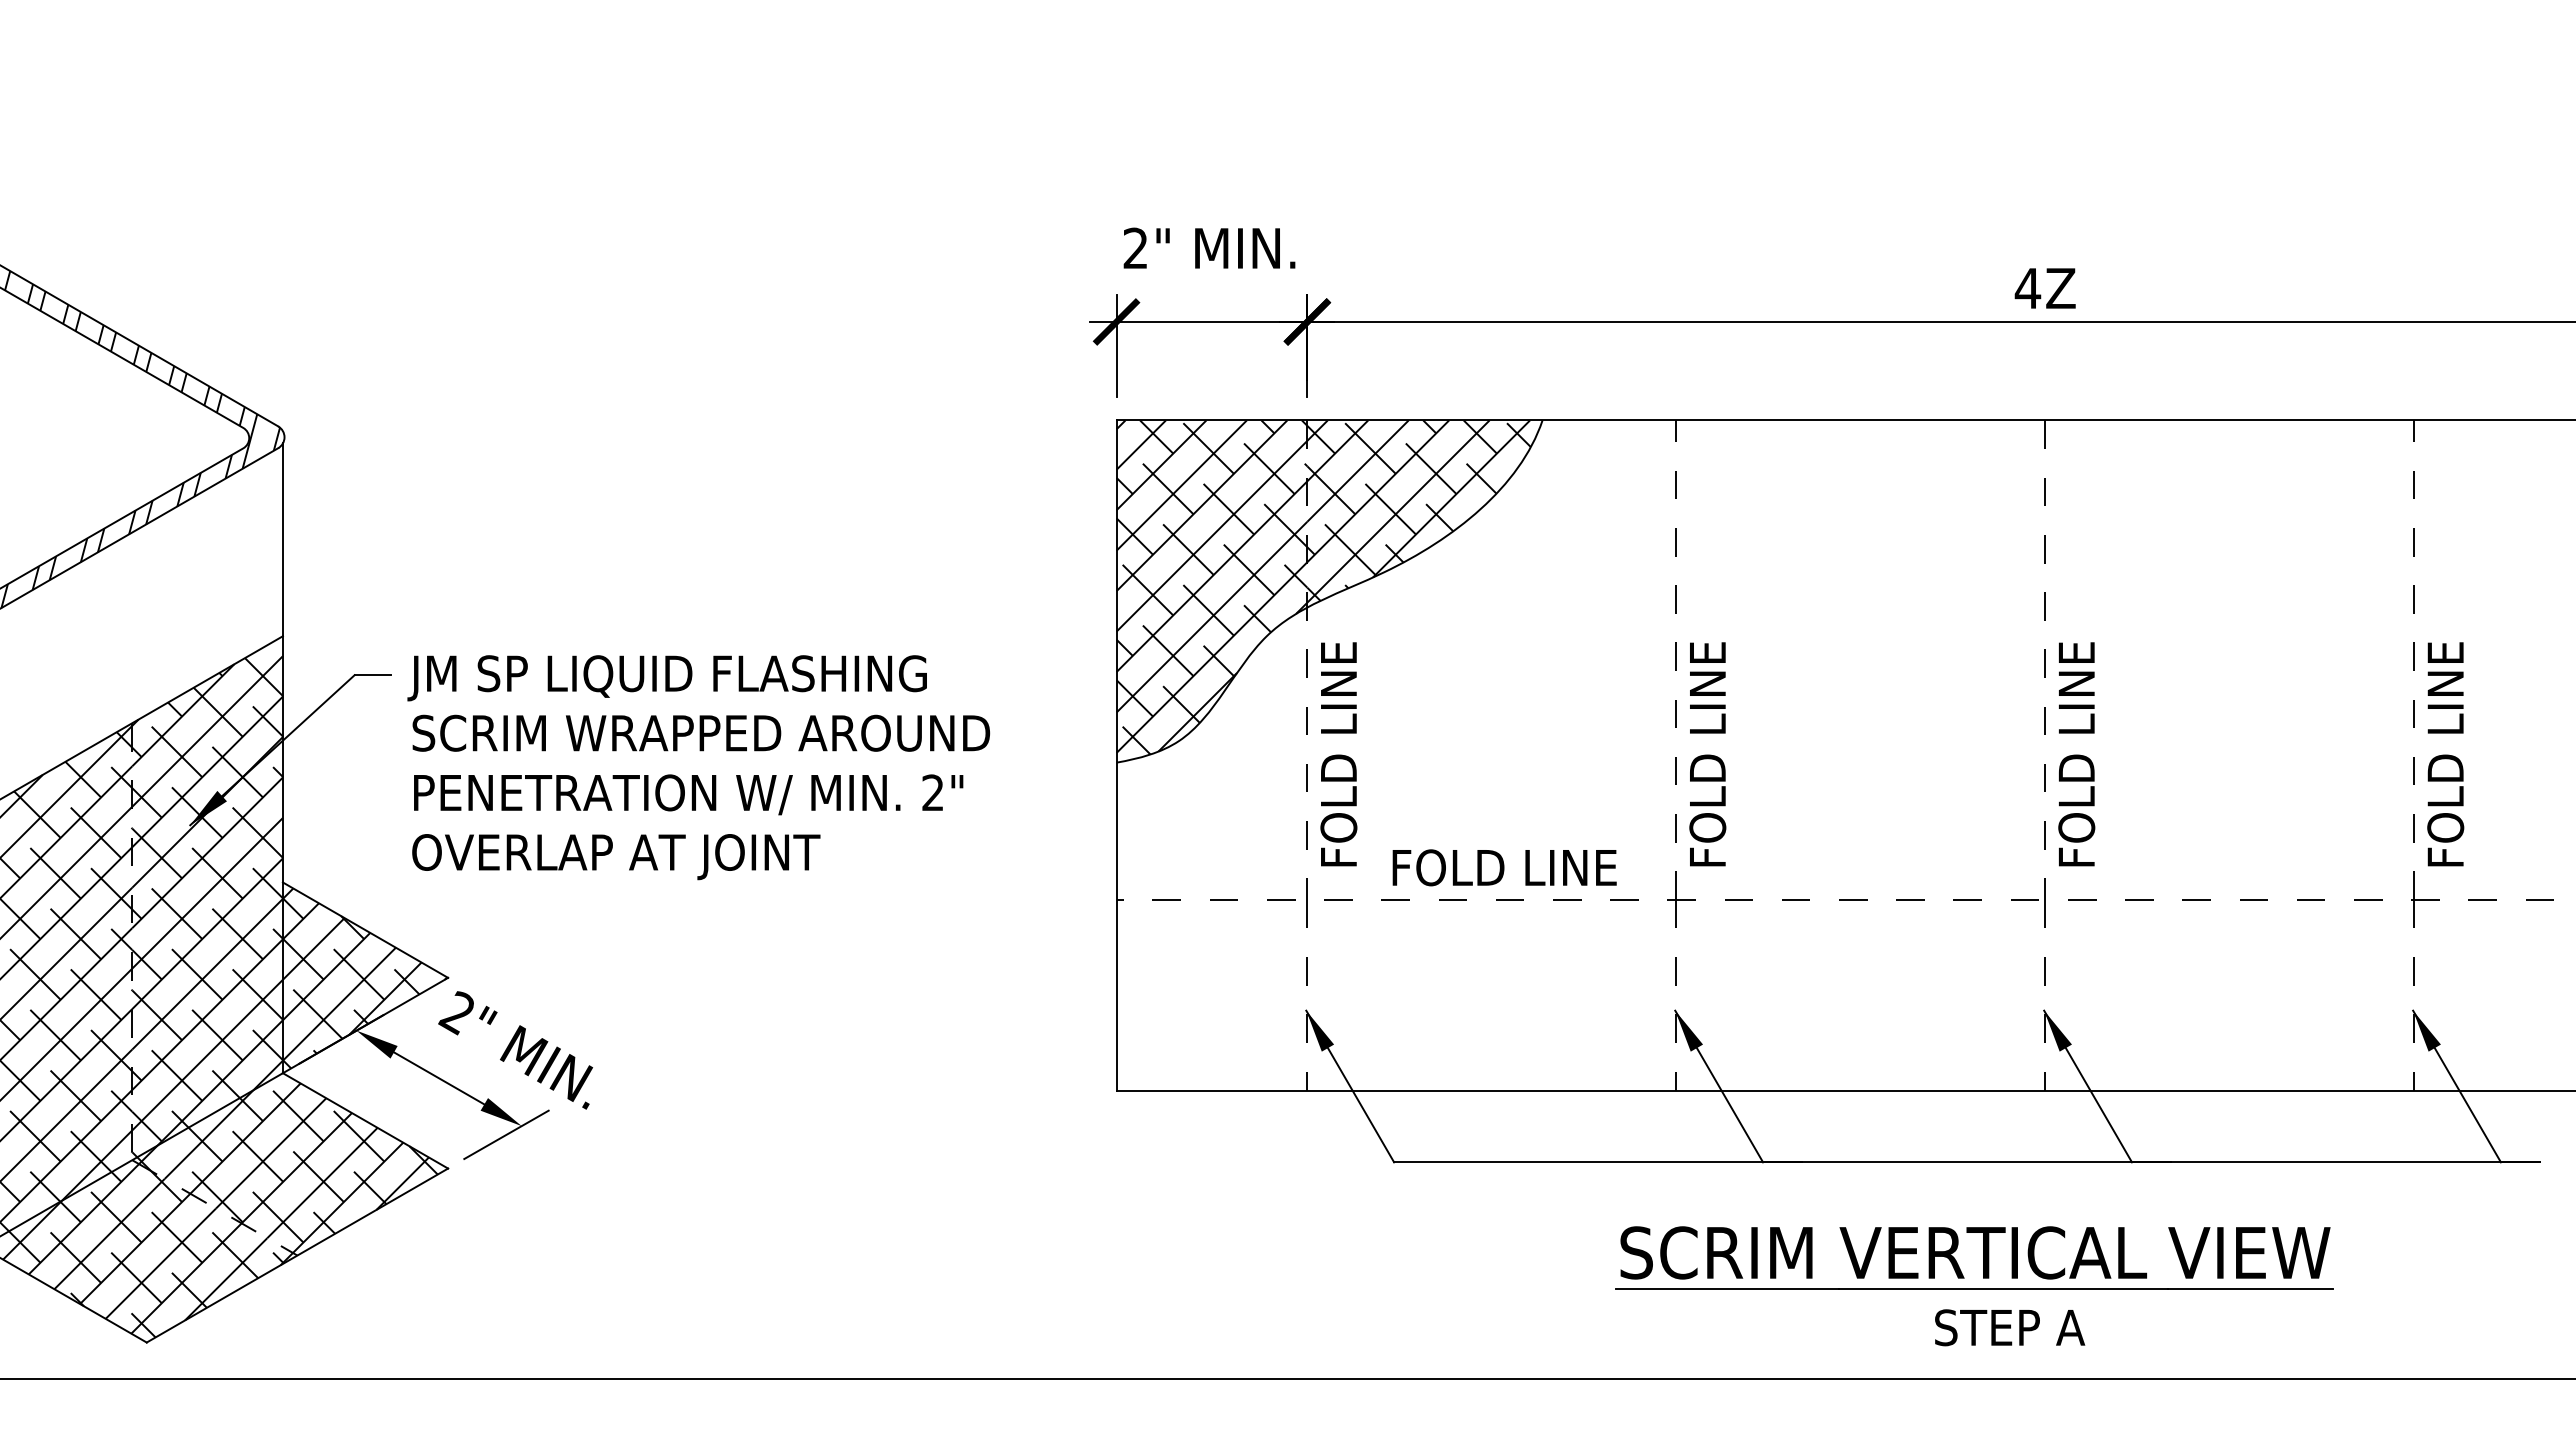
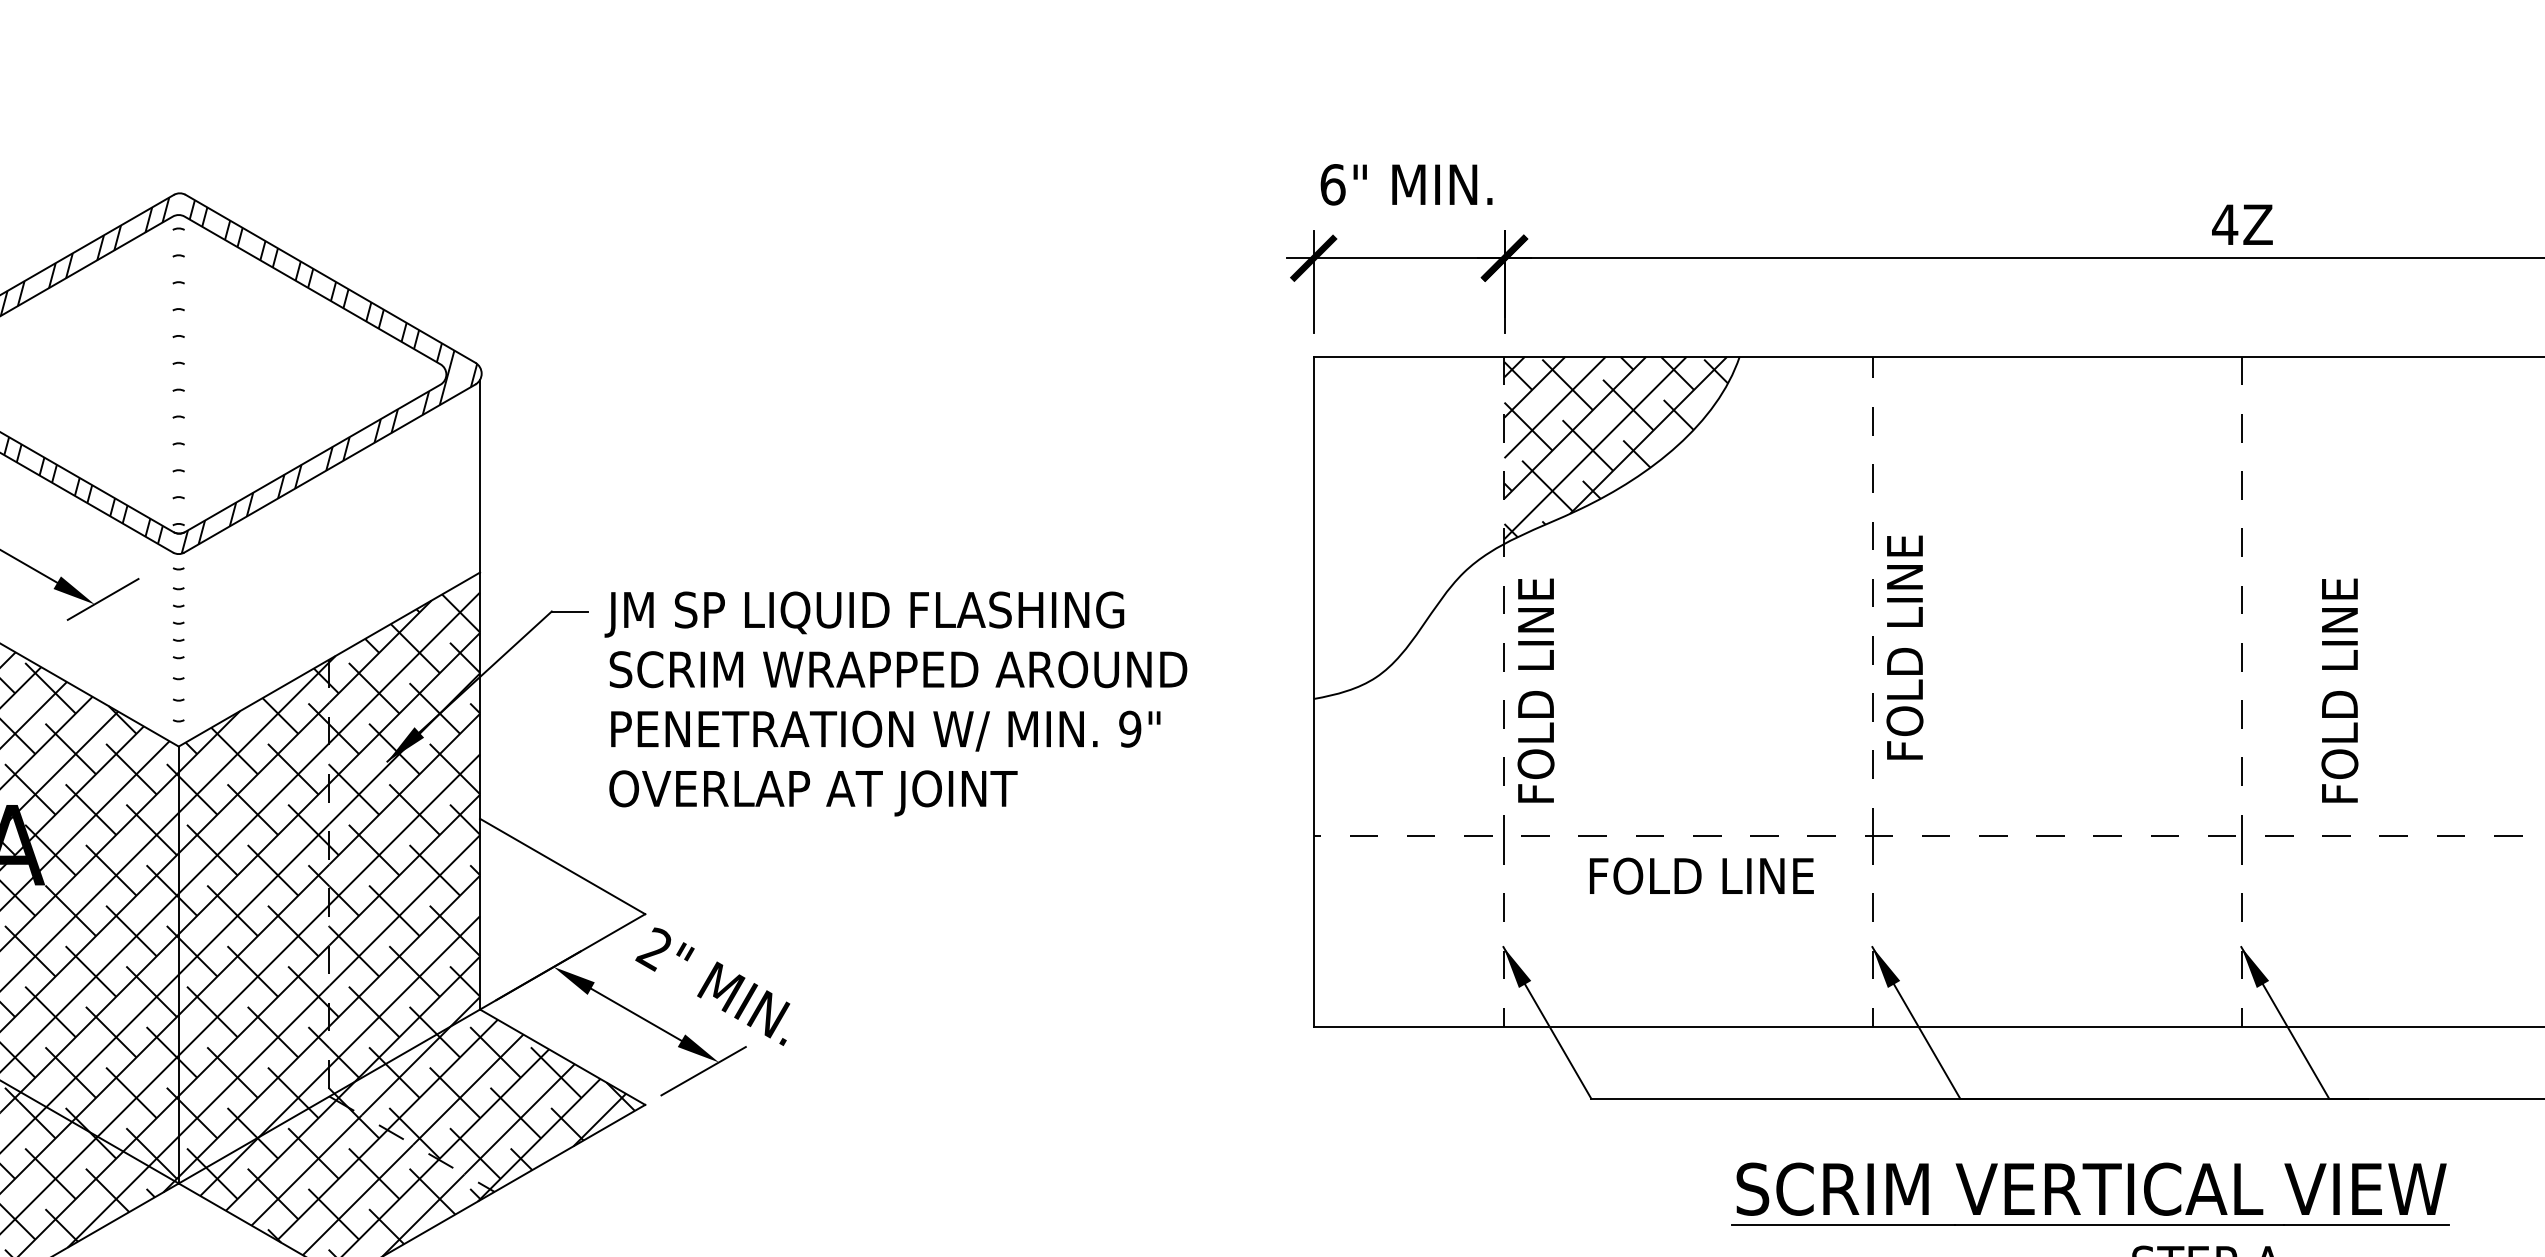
text: (1135, 248) -> (1332, 184), 2" -> 6"
hatch: (1211, 587) -> (1408, 523), removed
text: (1707, 754) -> (1904, 647), moved
text: (2076, 754) -> (2339, 690), moved
text: (933, 792) -> (1130, 728), 2" -> 9"
text: (1504, 867) -> (1701, 875), moved
hatch: (364, 978) -> (561, 914), removed
part: (1983, 1257) -> (2099, 1193), moved

